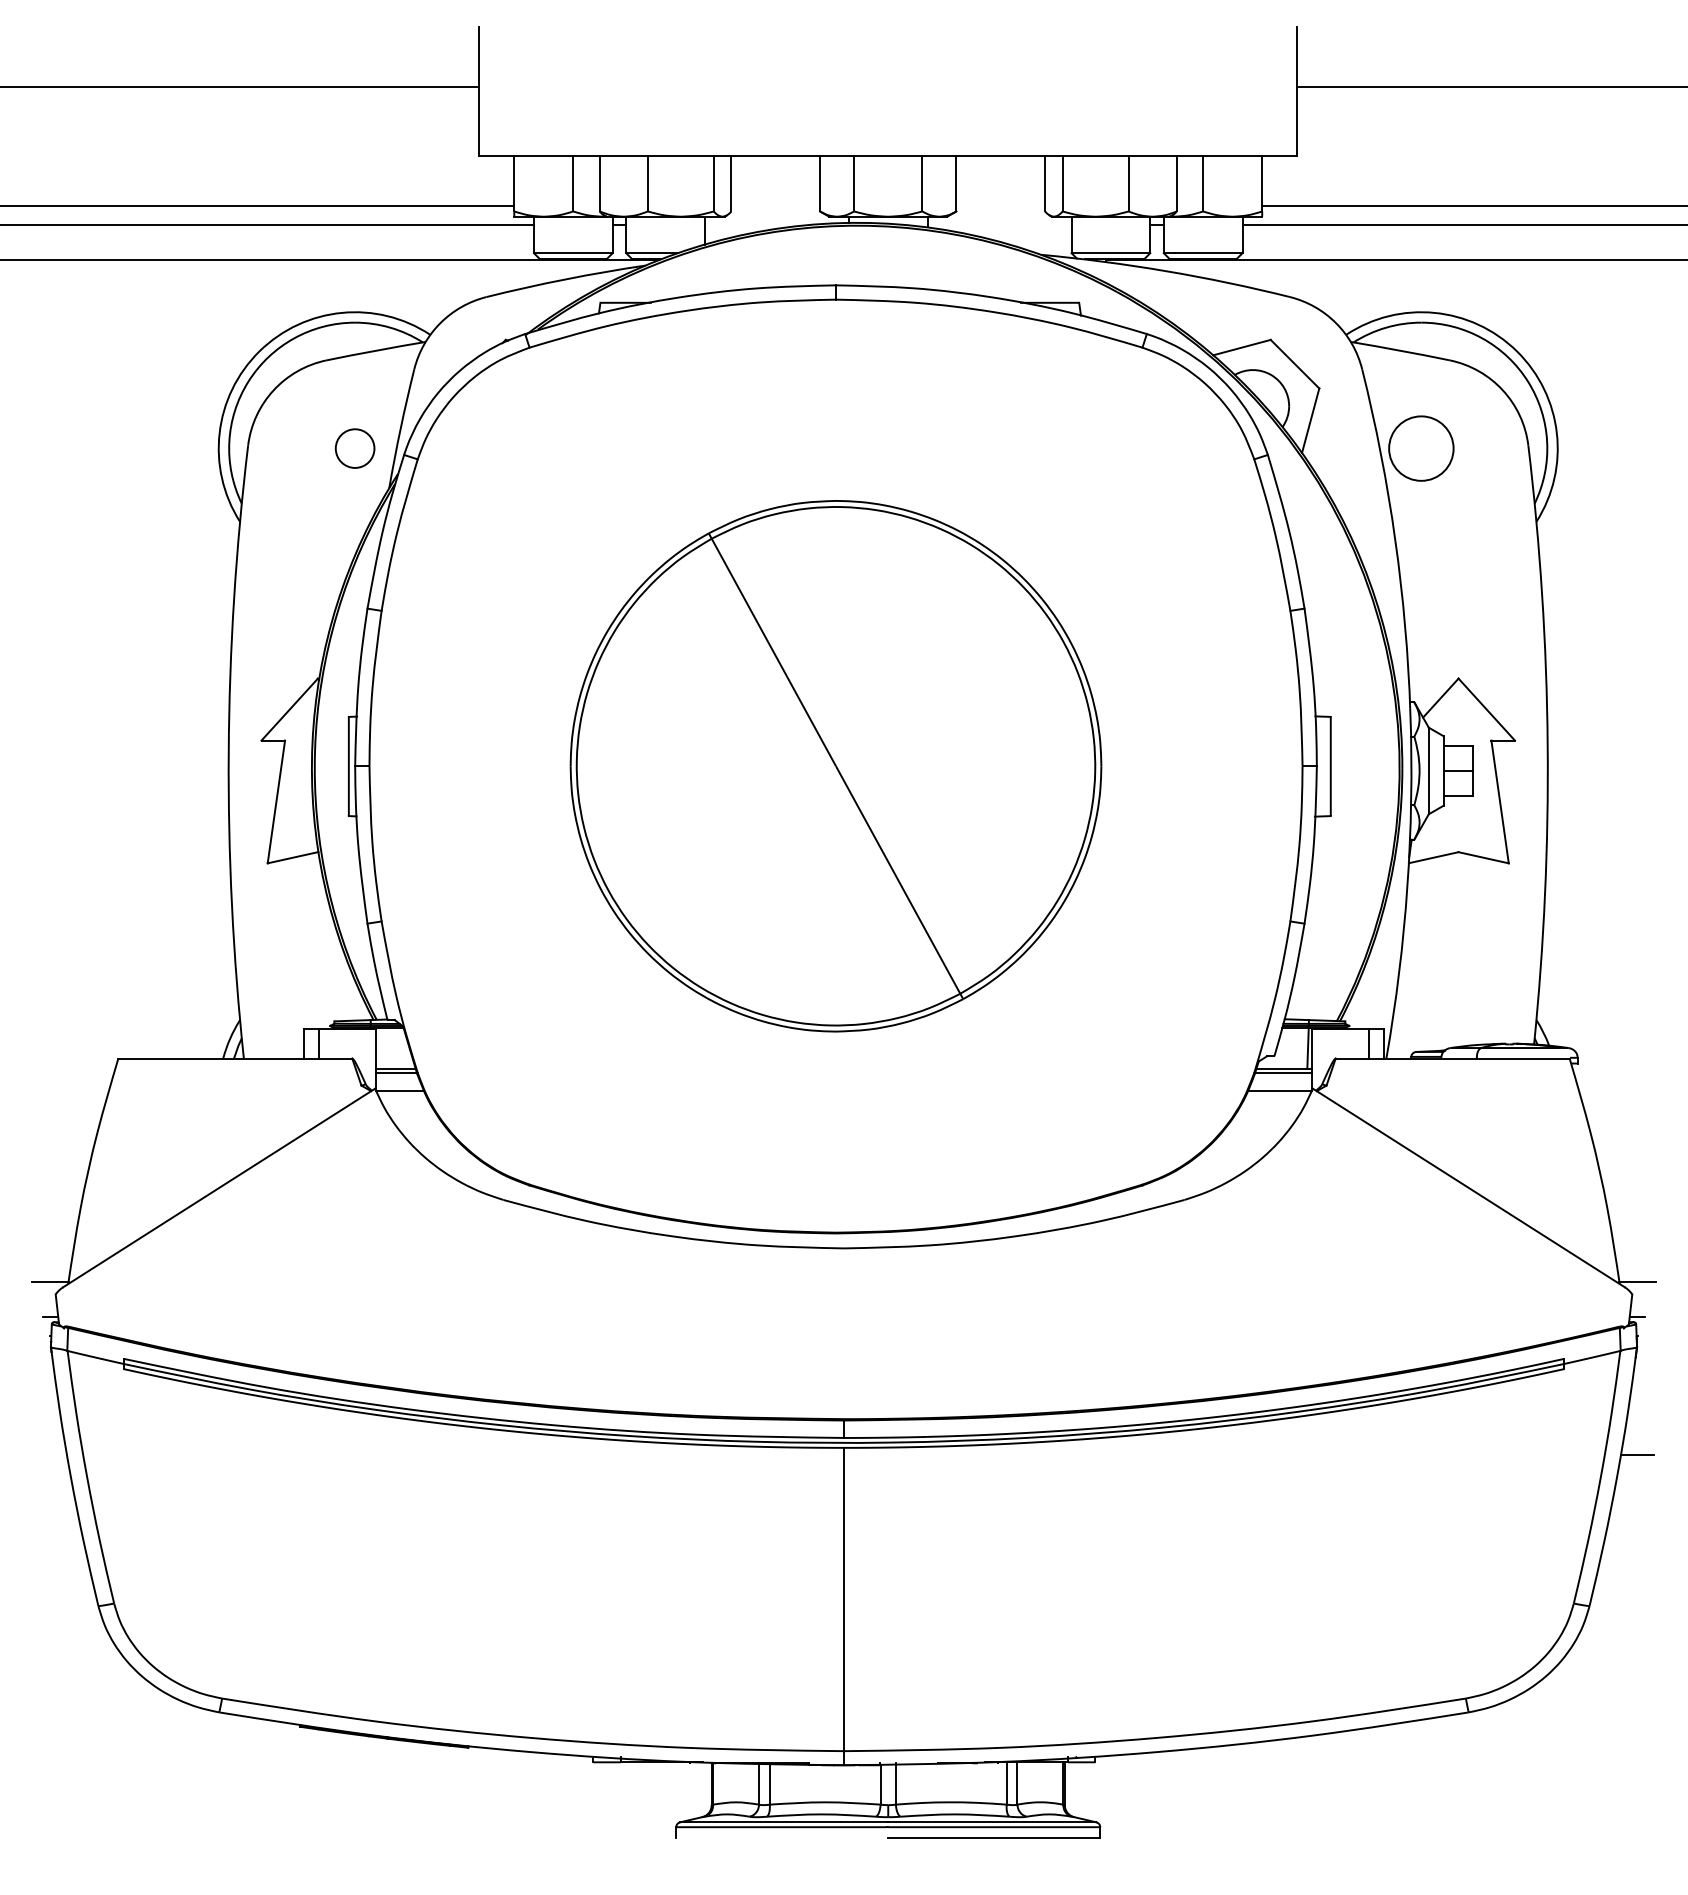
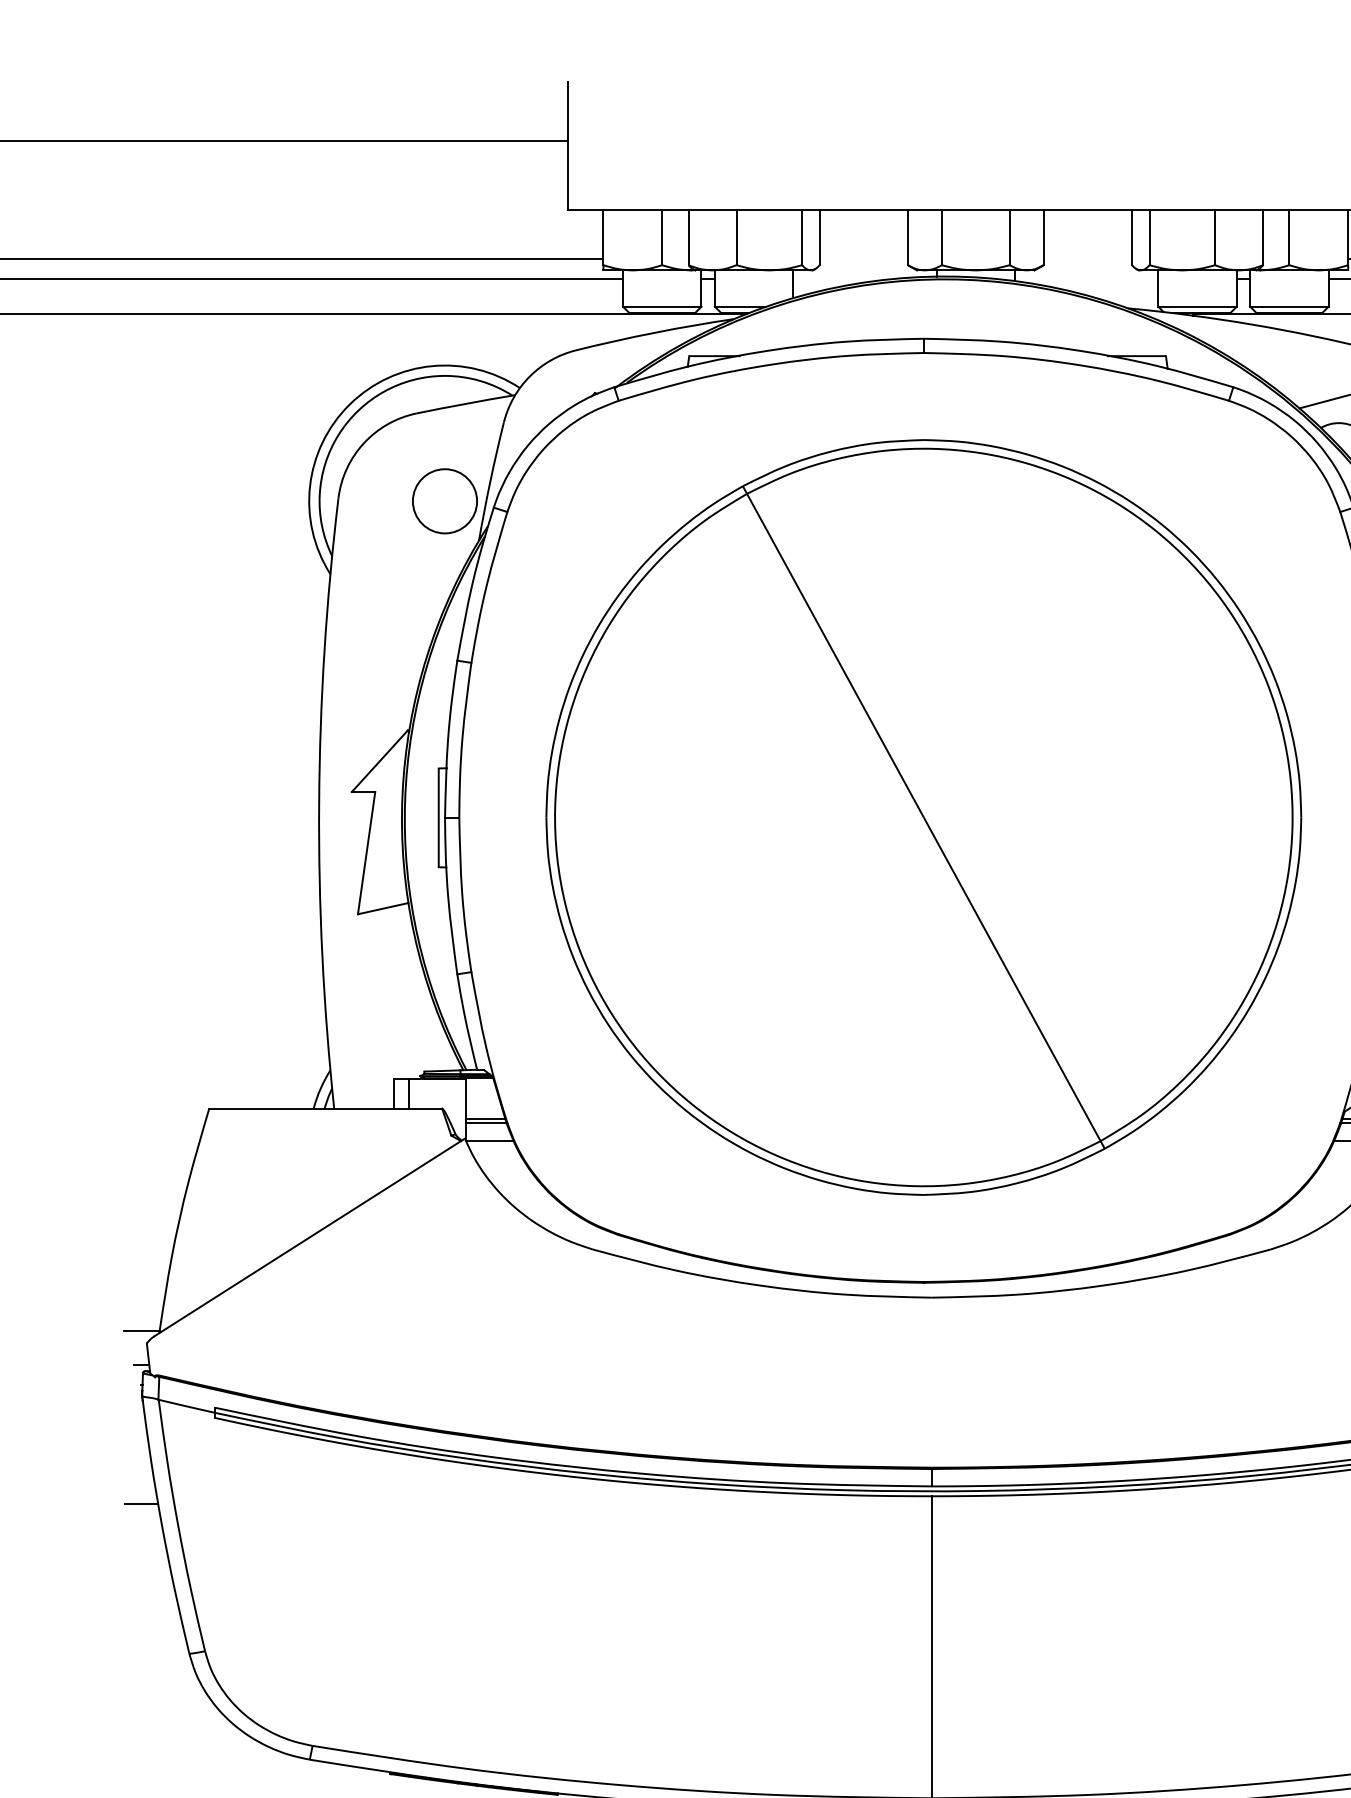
circle: (354, 448) -> (444, 501), size x1.67
part: (835, 766) -> (923, 817), size x1.43
line: (50, 1455) -> (141, 1503), added

